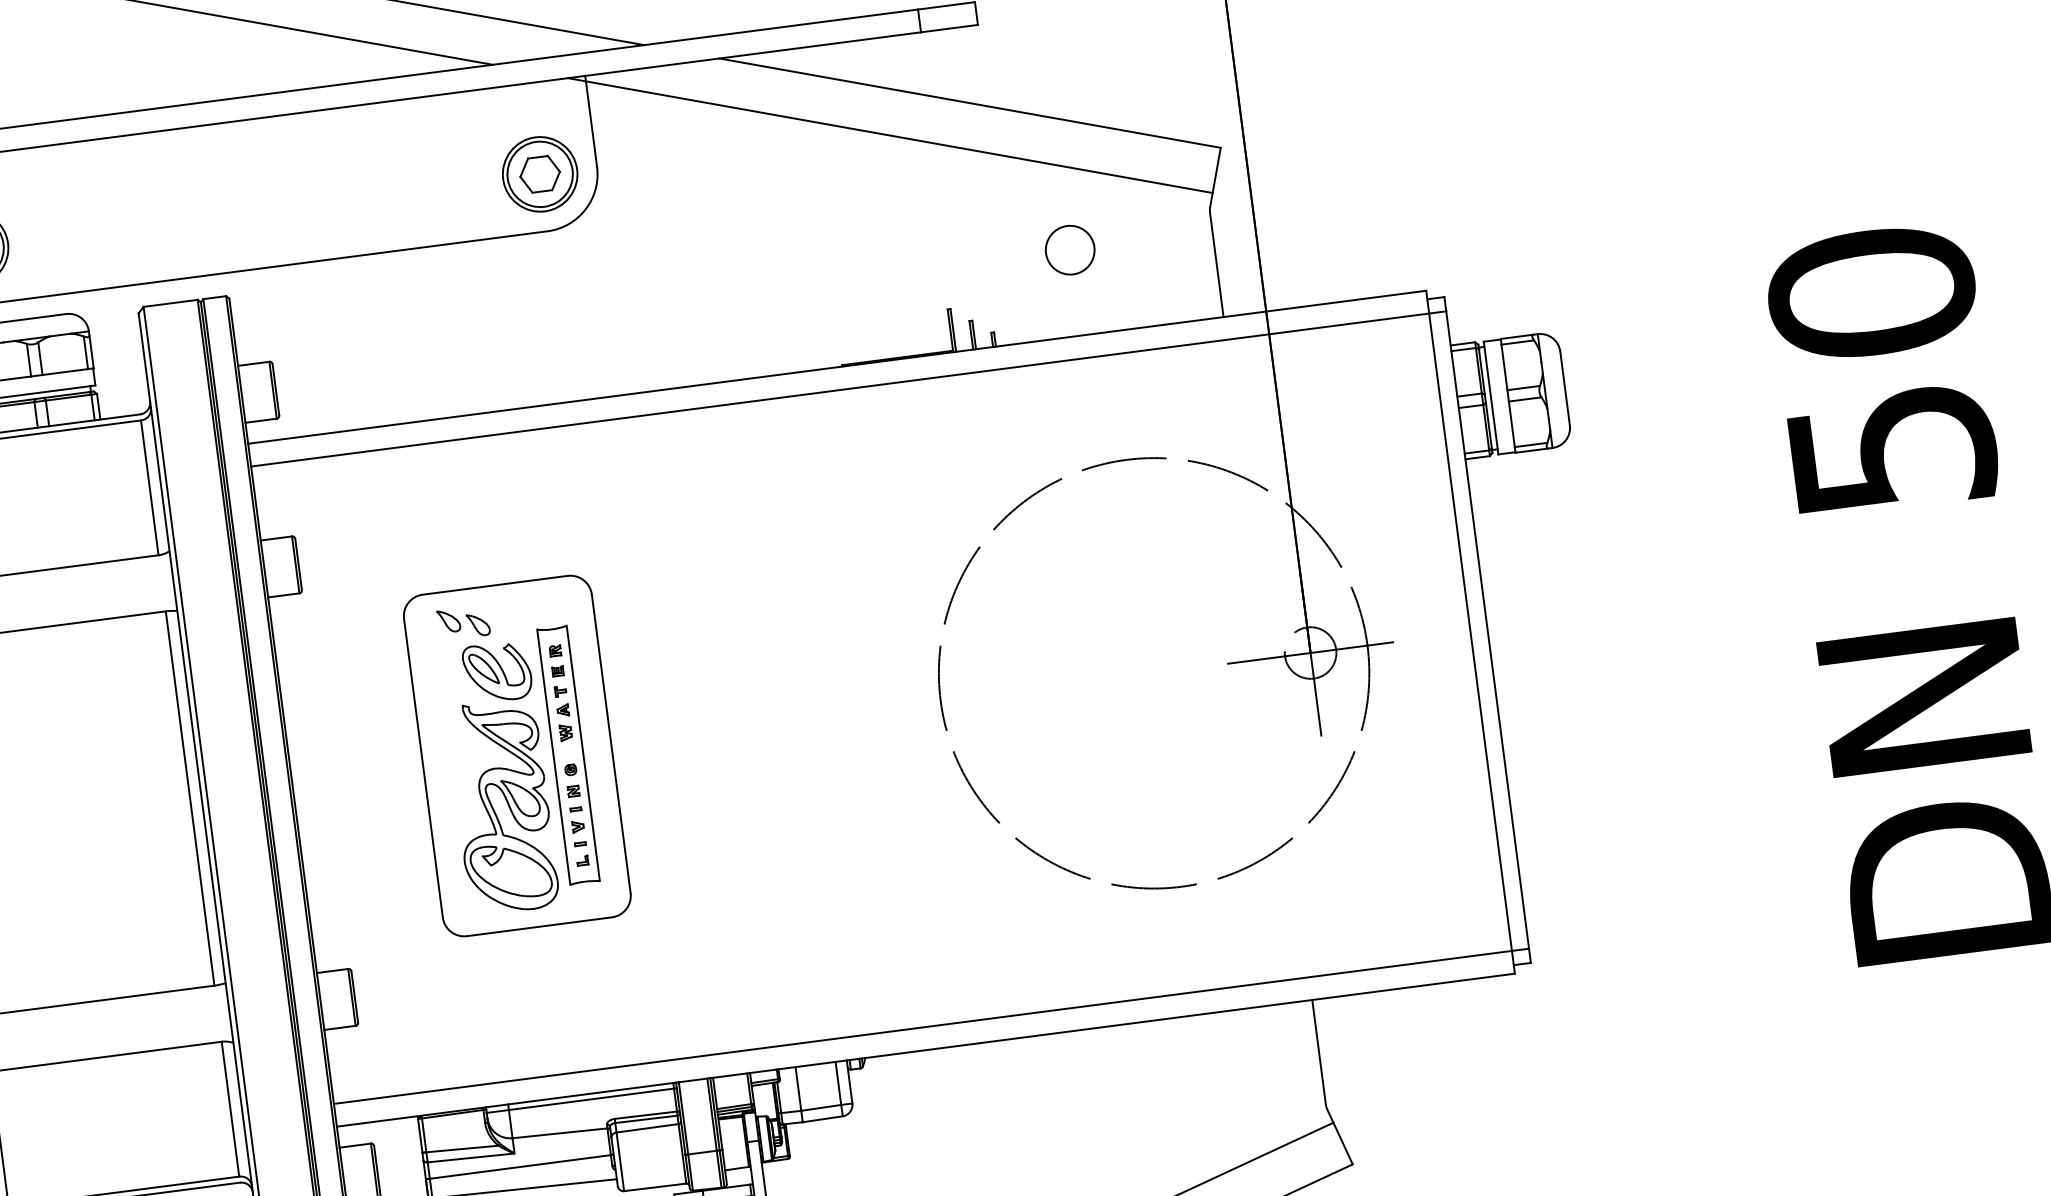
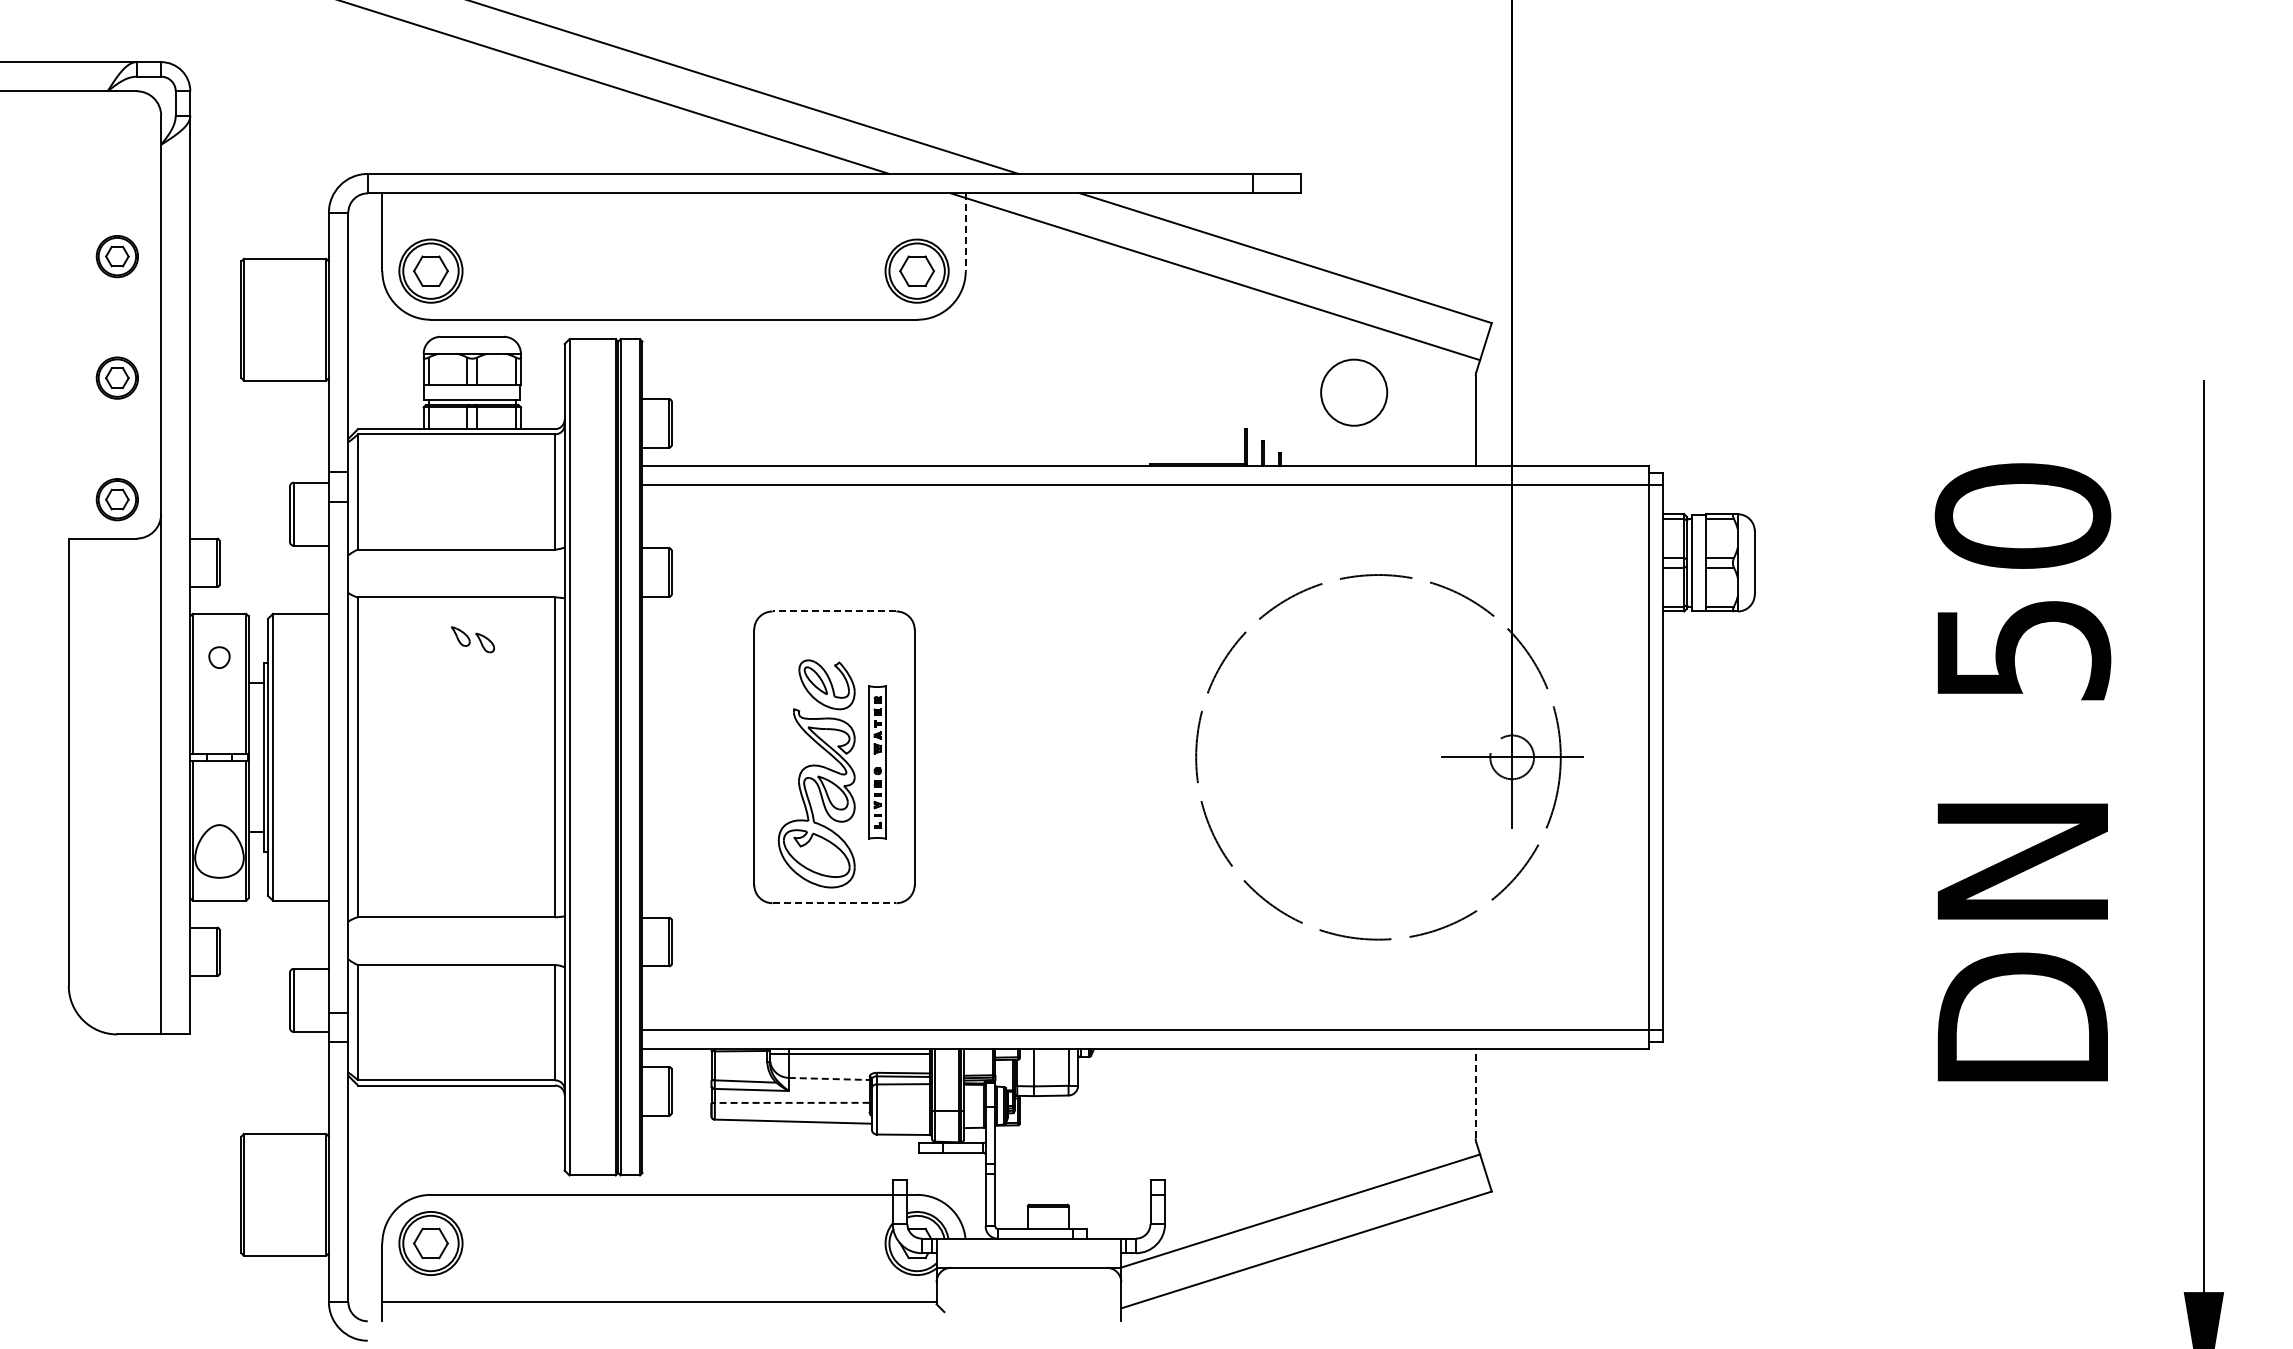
line: (590, 121) -> (965, 232), solid -> dashed
circle: (1069, 250) -> (1353, 392), size x1.6
line: (495, 585) -> (834, 611), solid -> dashed
part: (464, 622) -> (473, 639), moved
part: (568, 755) -> (877, 762), size x0.7
line: (539, 927) -> (834, 903), solid -> dashed
line: (1318, 1052) -> (1475, 1093), solid -> dashed
line: (560, 1132) -> (829, 1078), solid -> dashed
line: (519, 1166) -> (791, 1102), solid -> dashed

